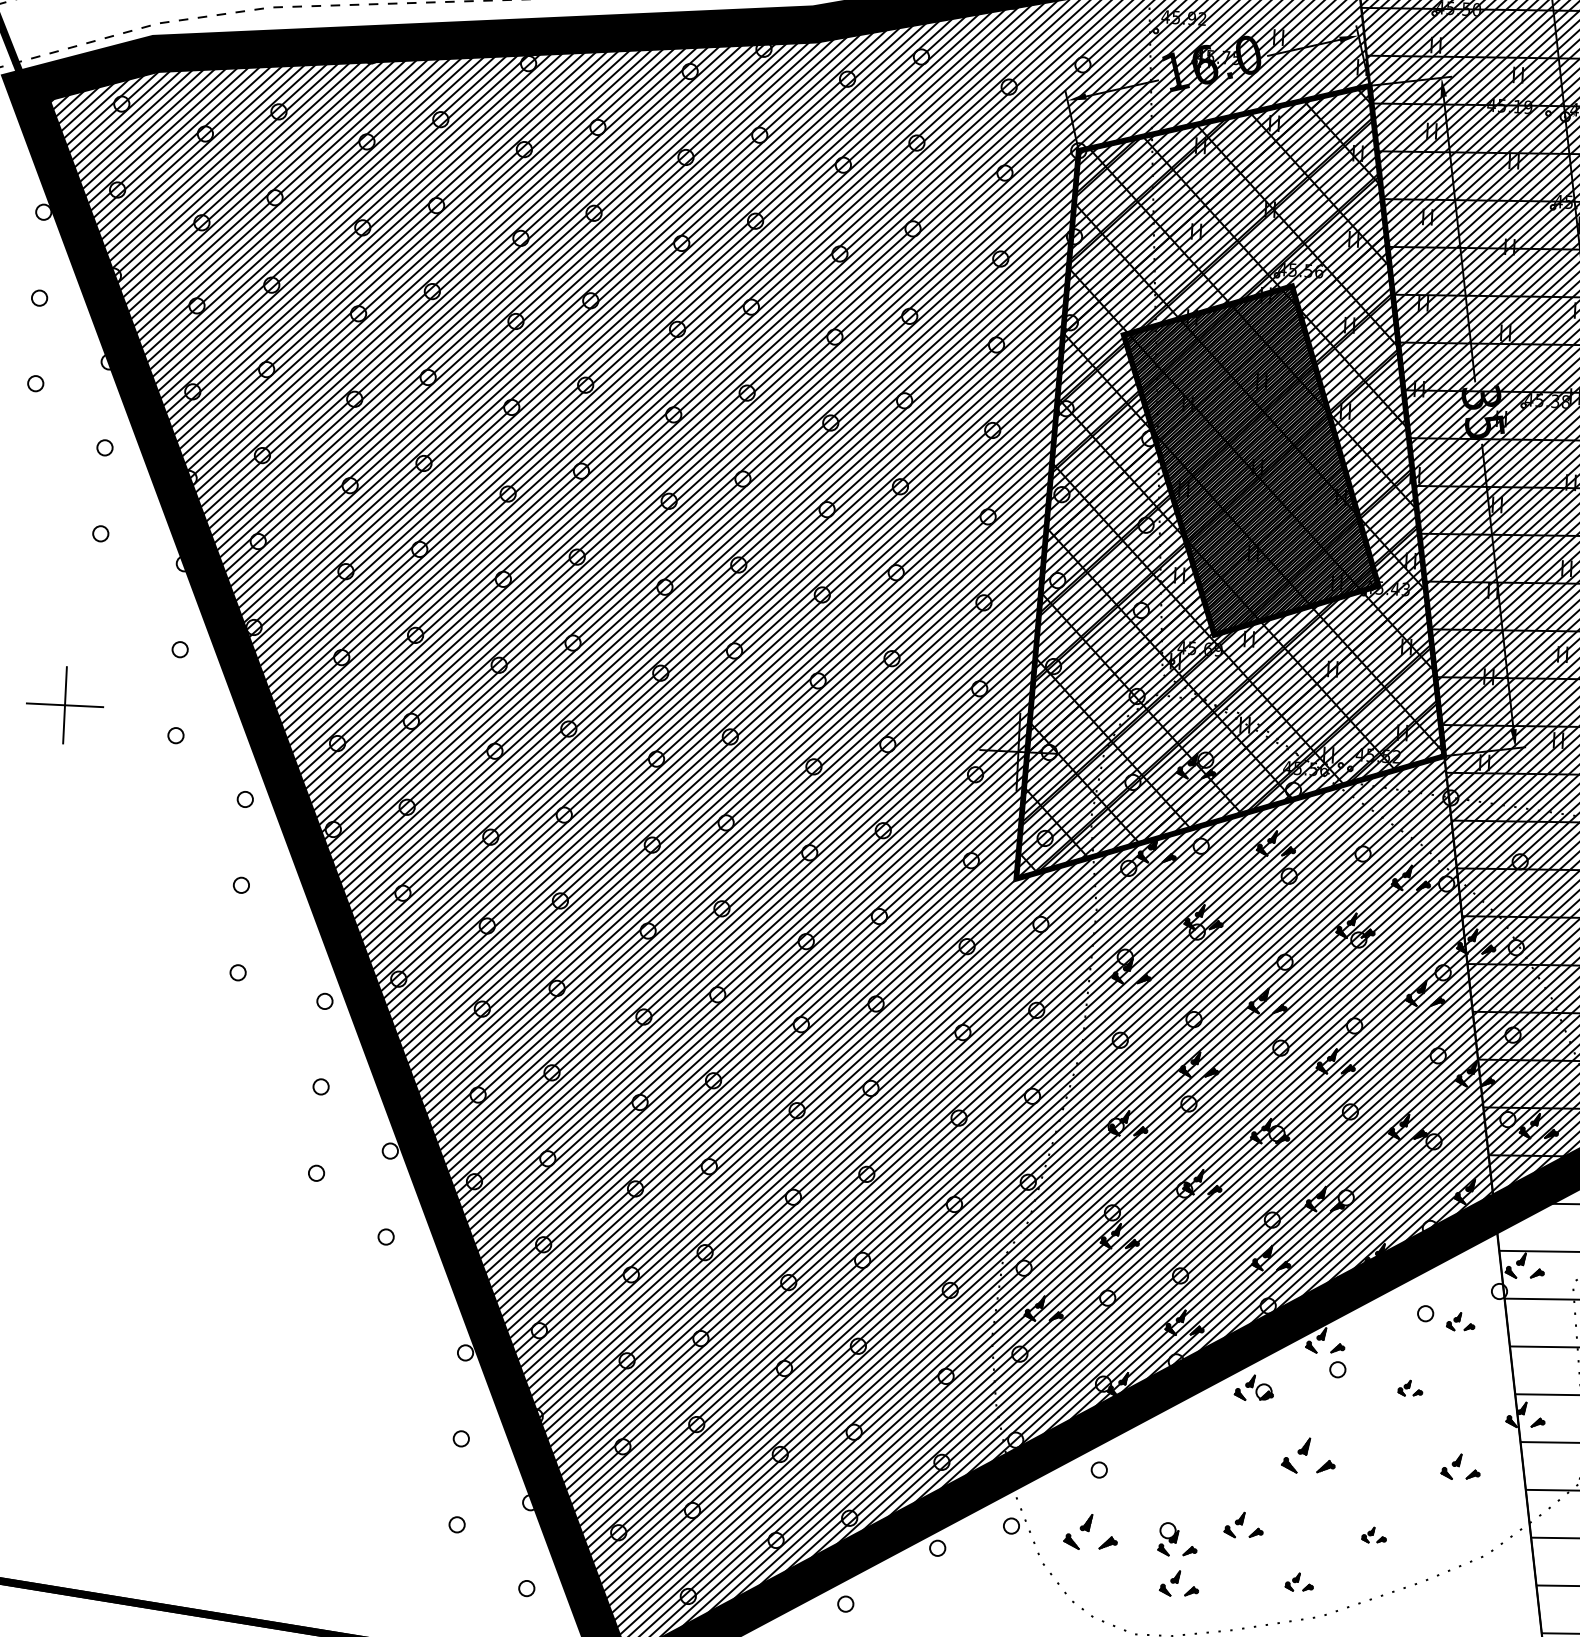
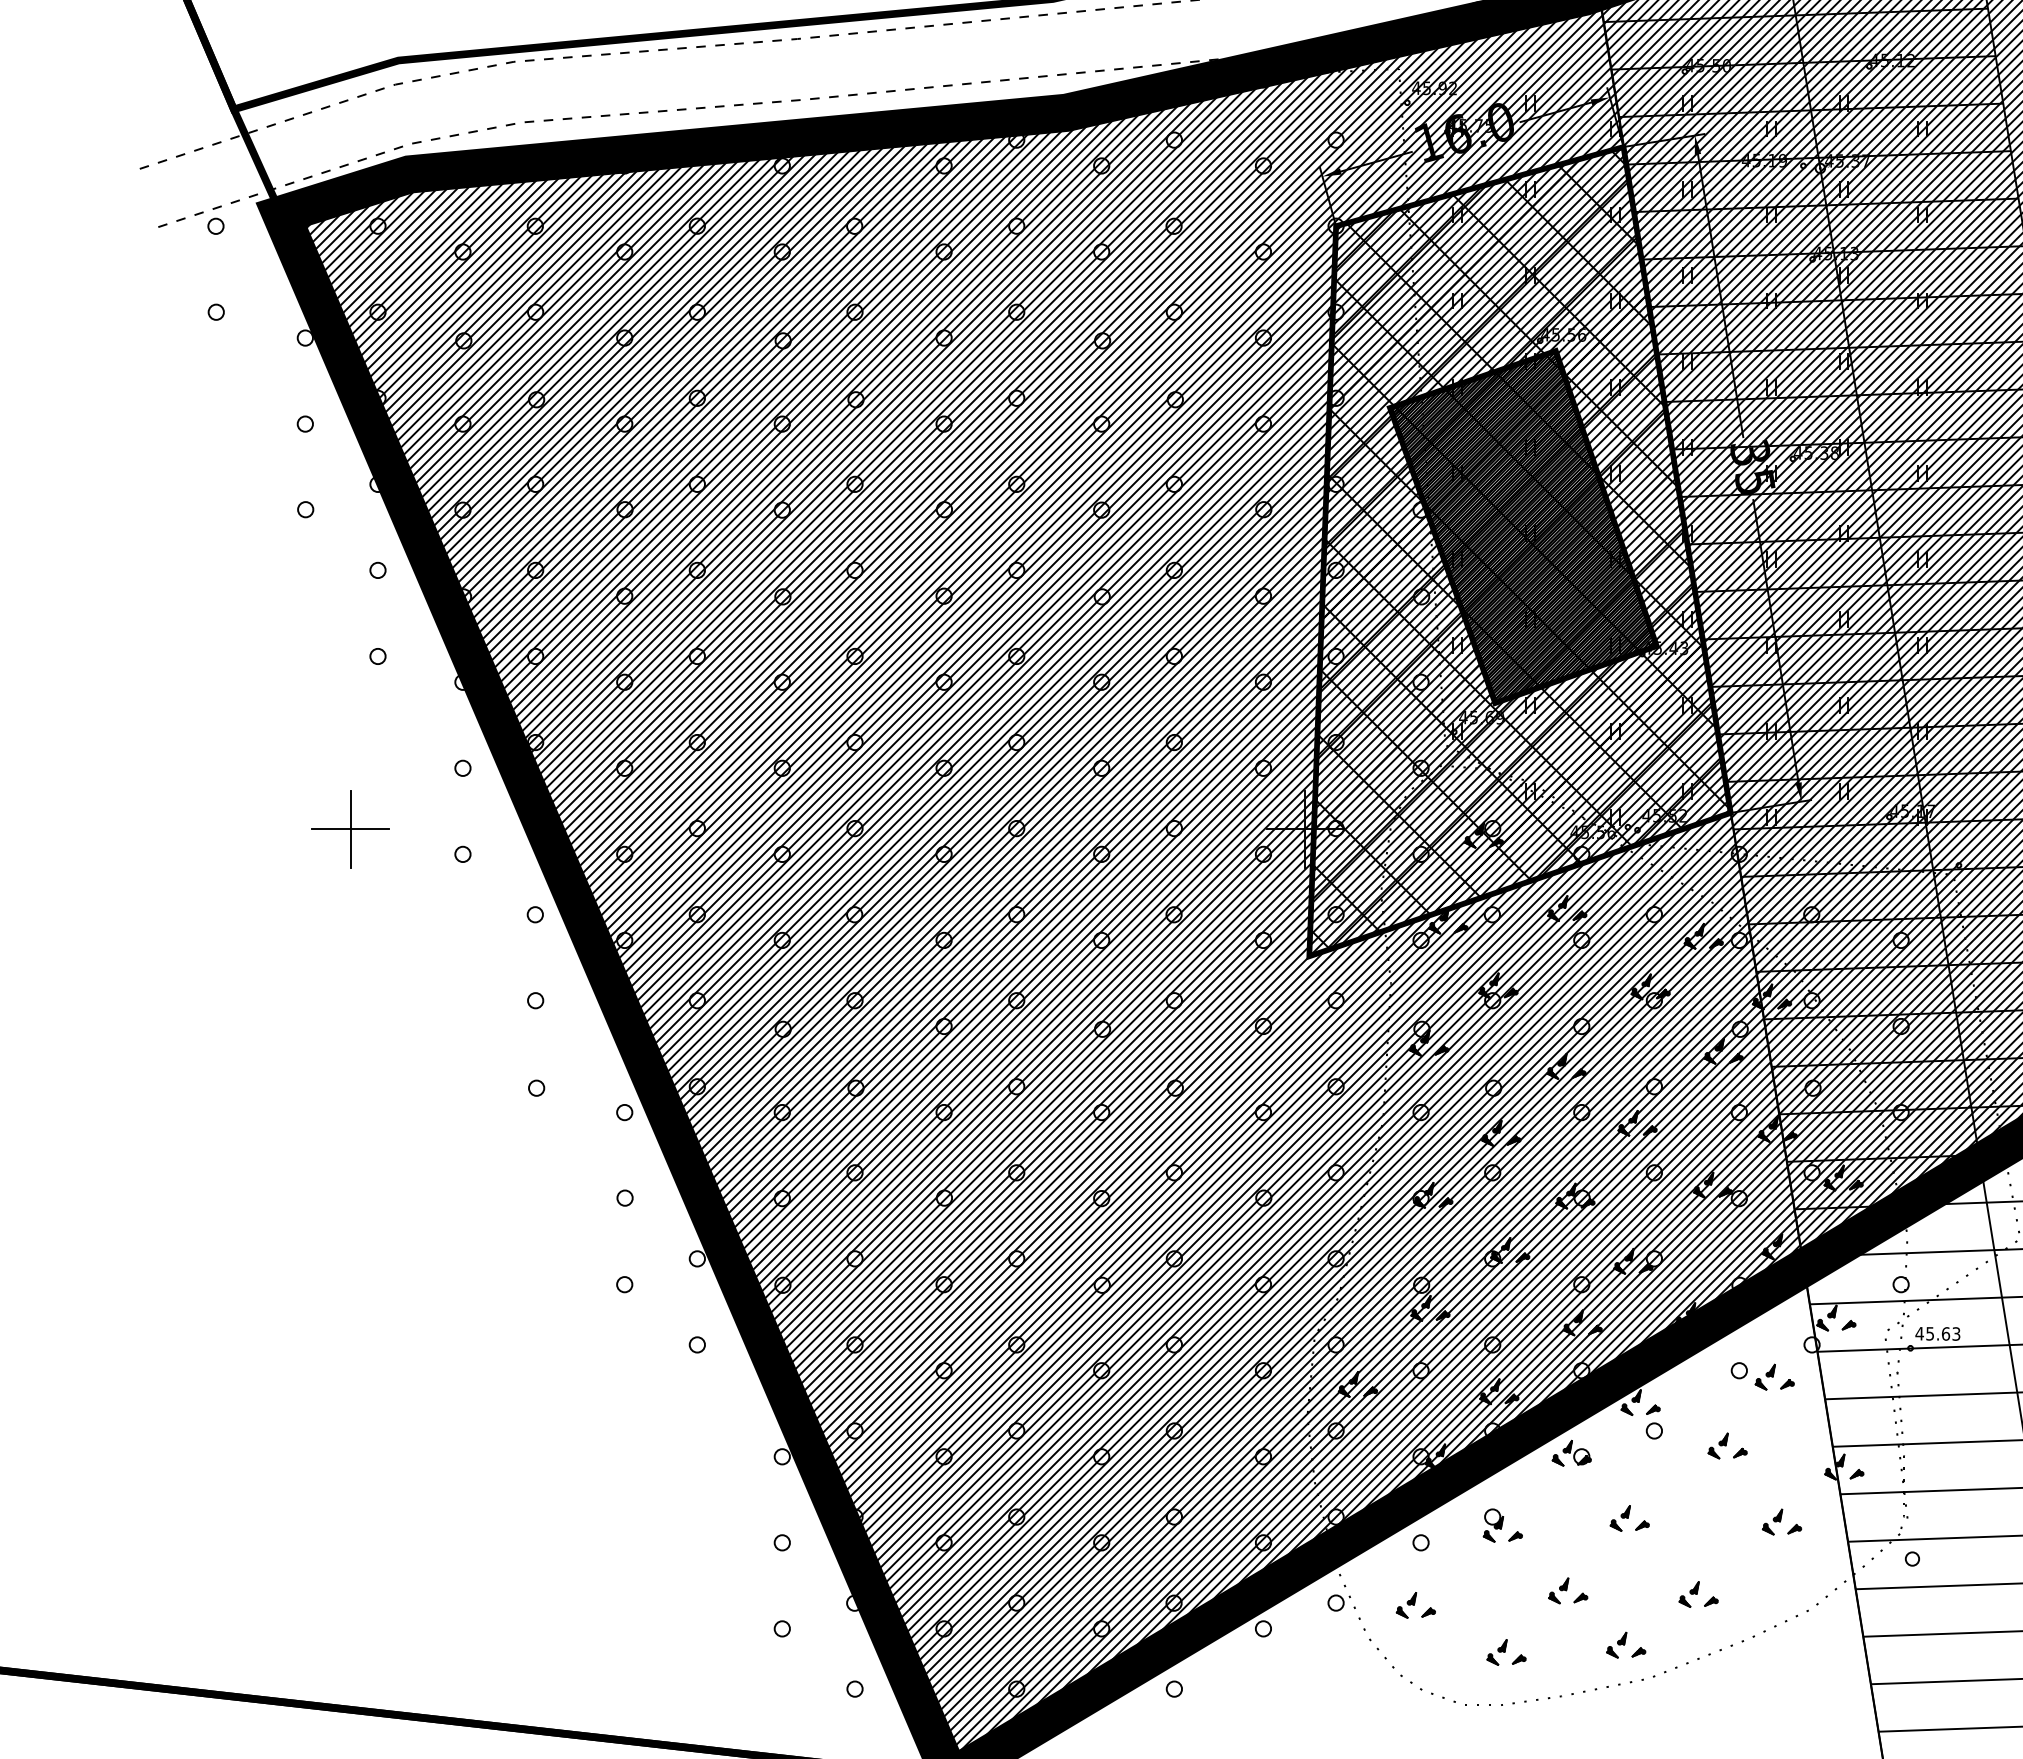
part: (1460, 1321) -> (1774, 1376), size x1.43
part: (1410, 1387) -> (1727, 1445), size x1.67
part: (1308, 1455) -> (1629, 1518), size x0.71
part: (1090, 1532) -> (1415, 1605), size x0.71
part: (1373, 1535) -> (1698, 1594), size x1.67
part: (1177, 1539) -> (1502, 1525), moved
part: (1299, 1581) -> (1626, 1644), size x1.43

